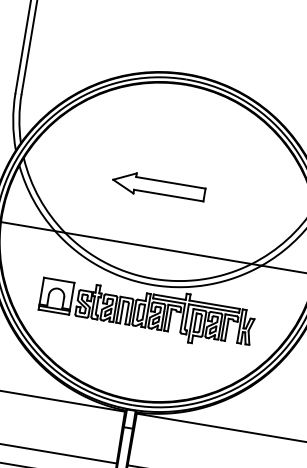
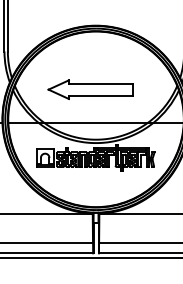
part: (158, 187) -> (90, 89), size x1.67

